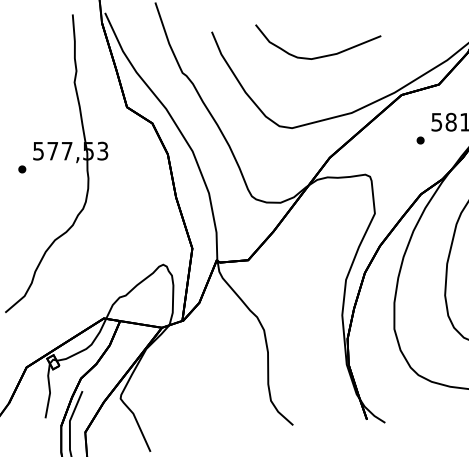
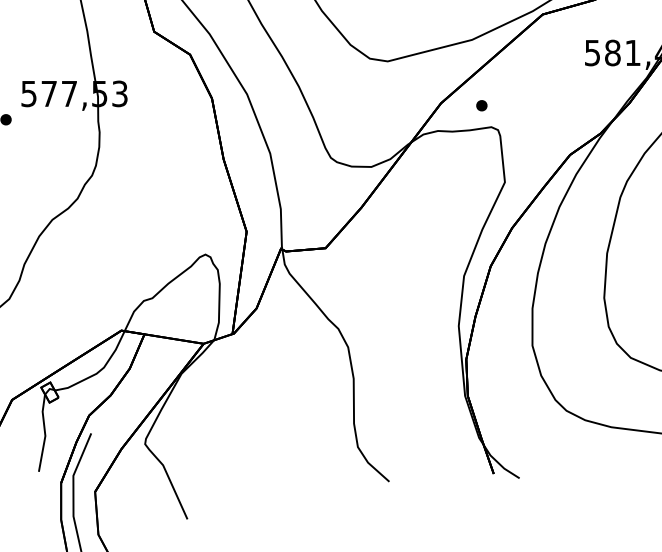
part: (420, 140) -> (481, 105), moved

